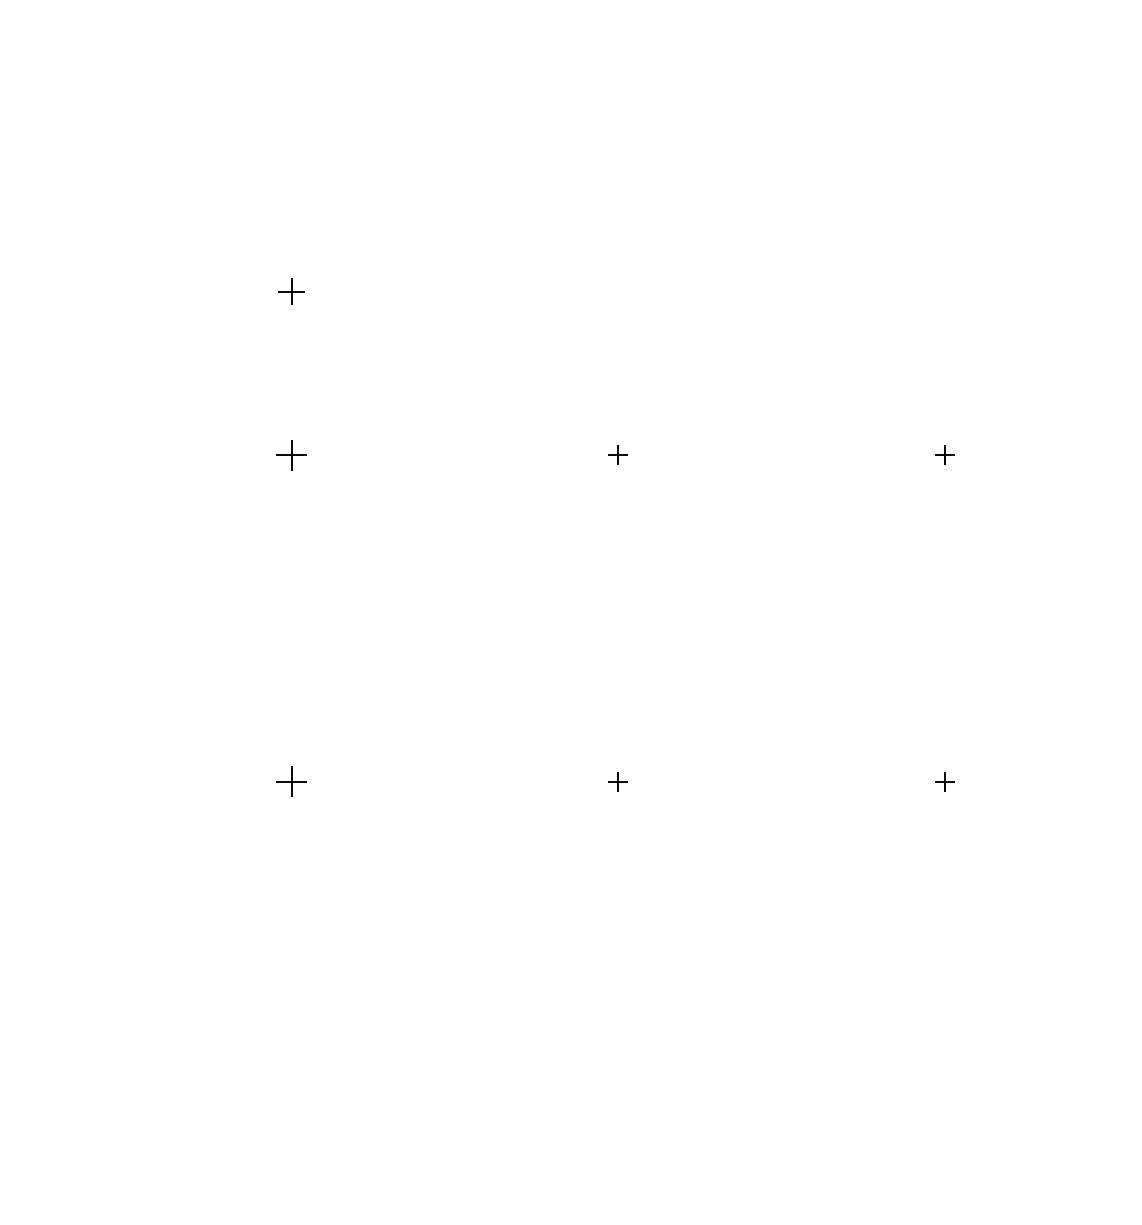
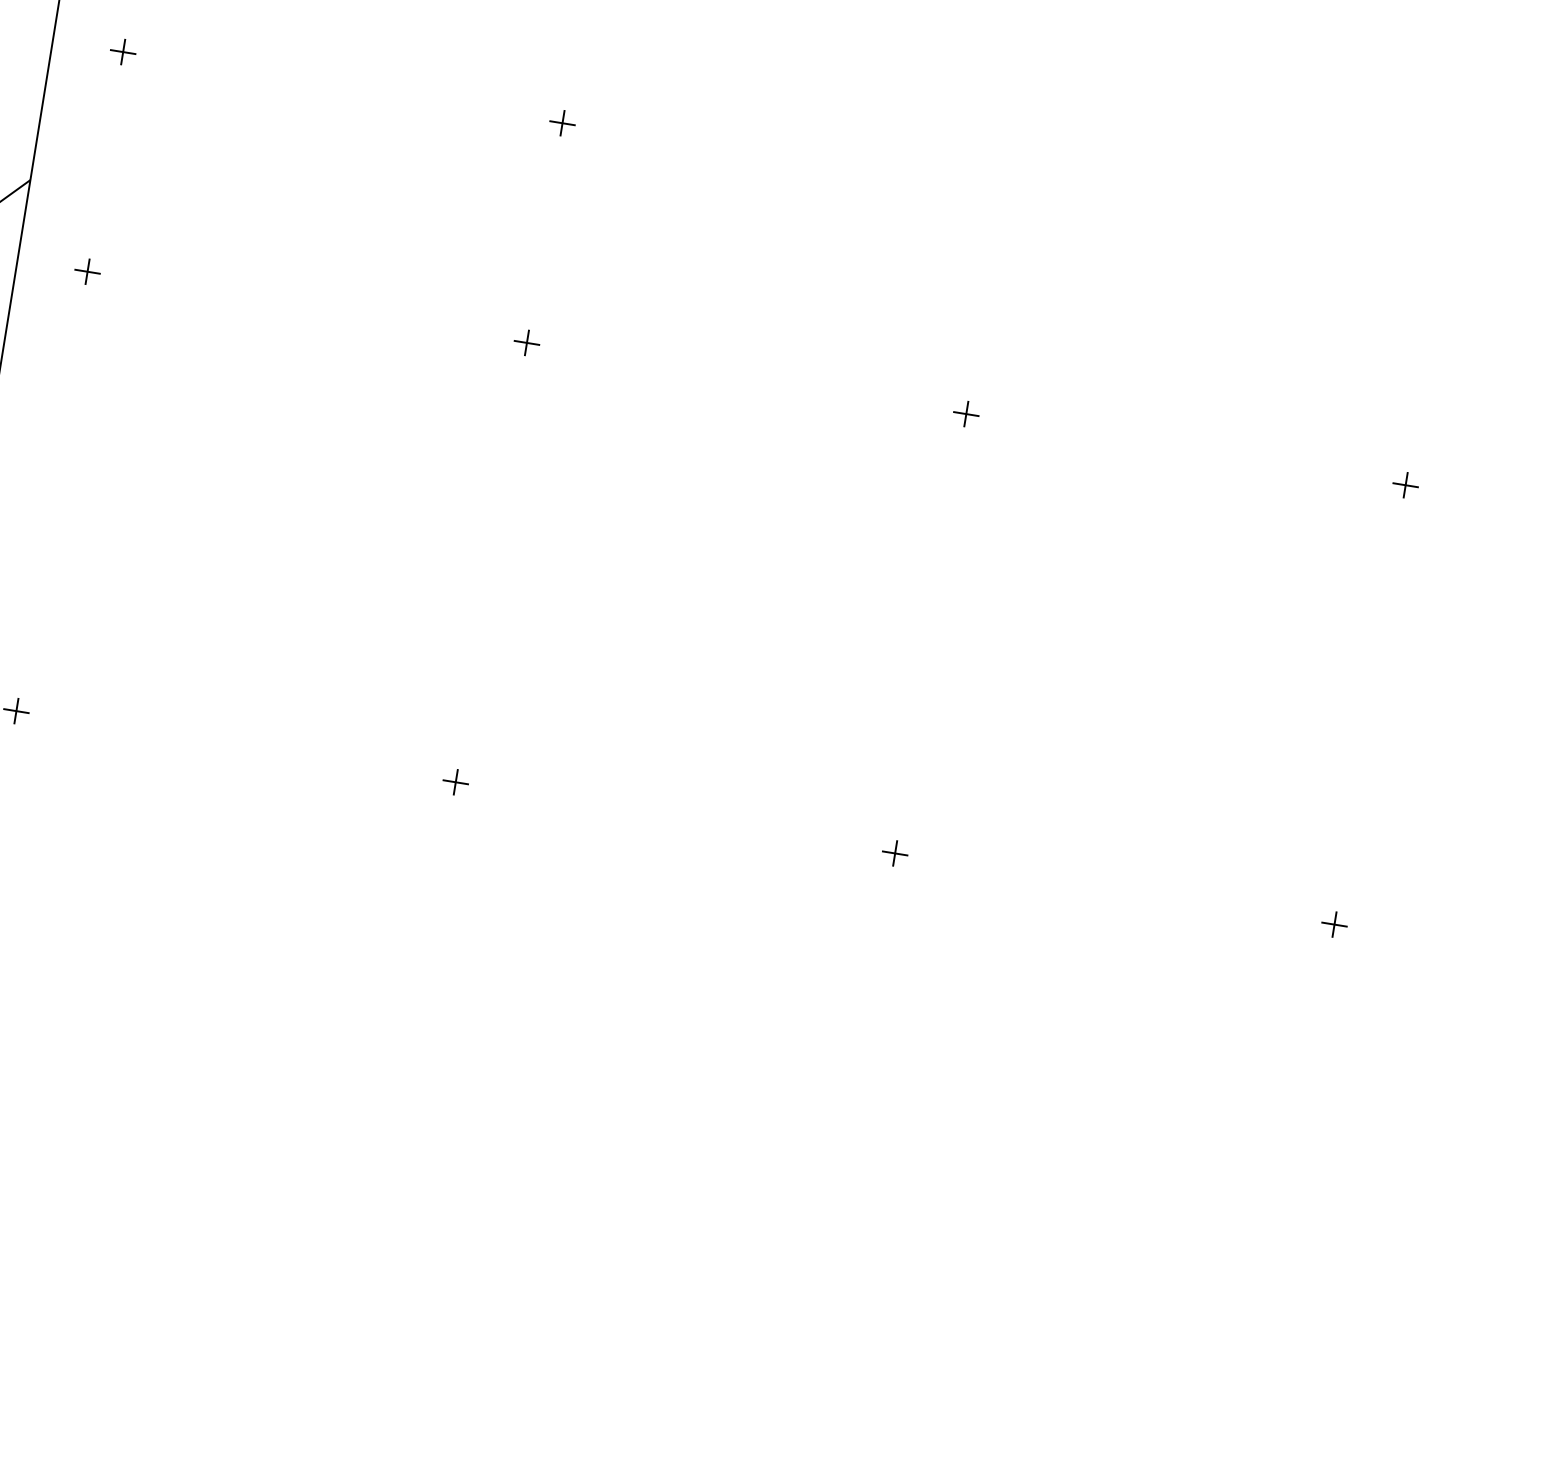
part: (291, 291) -> (562, 122), size x0.71
part: (291, 454) -> (526, 342), size x0.62
part: (291, 781) -> (455, 781), size x0.62

